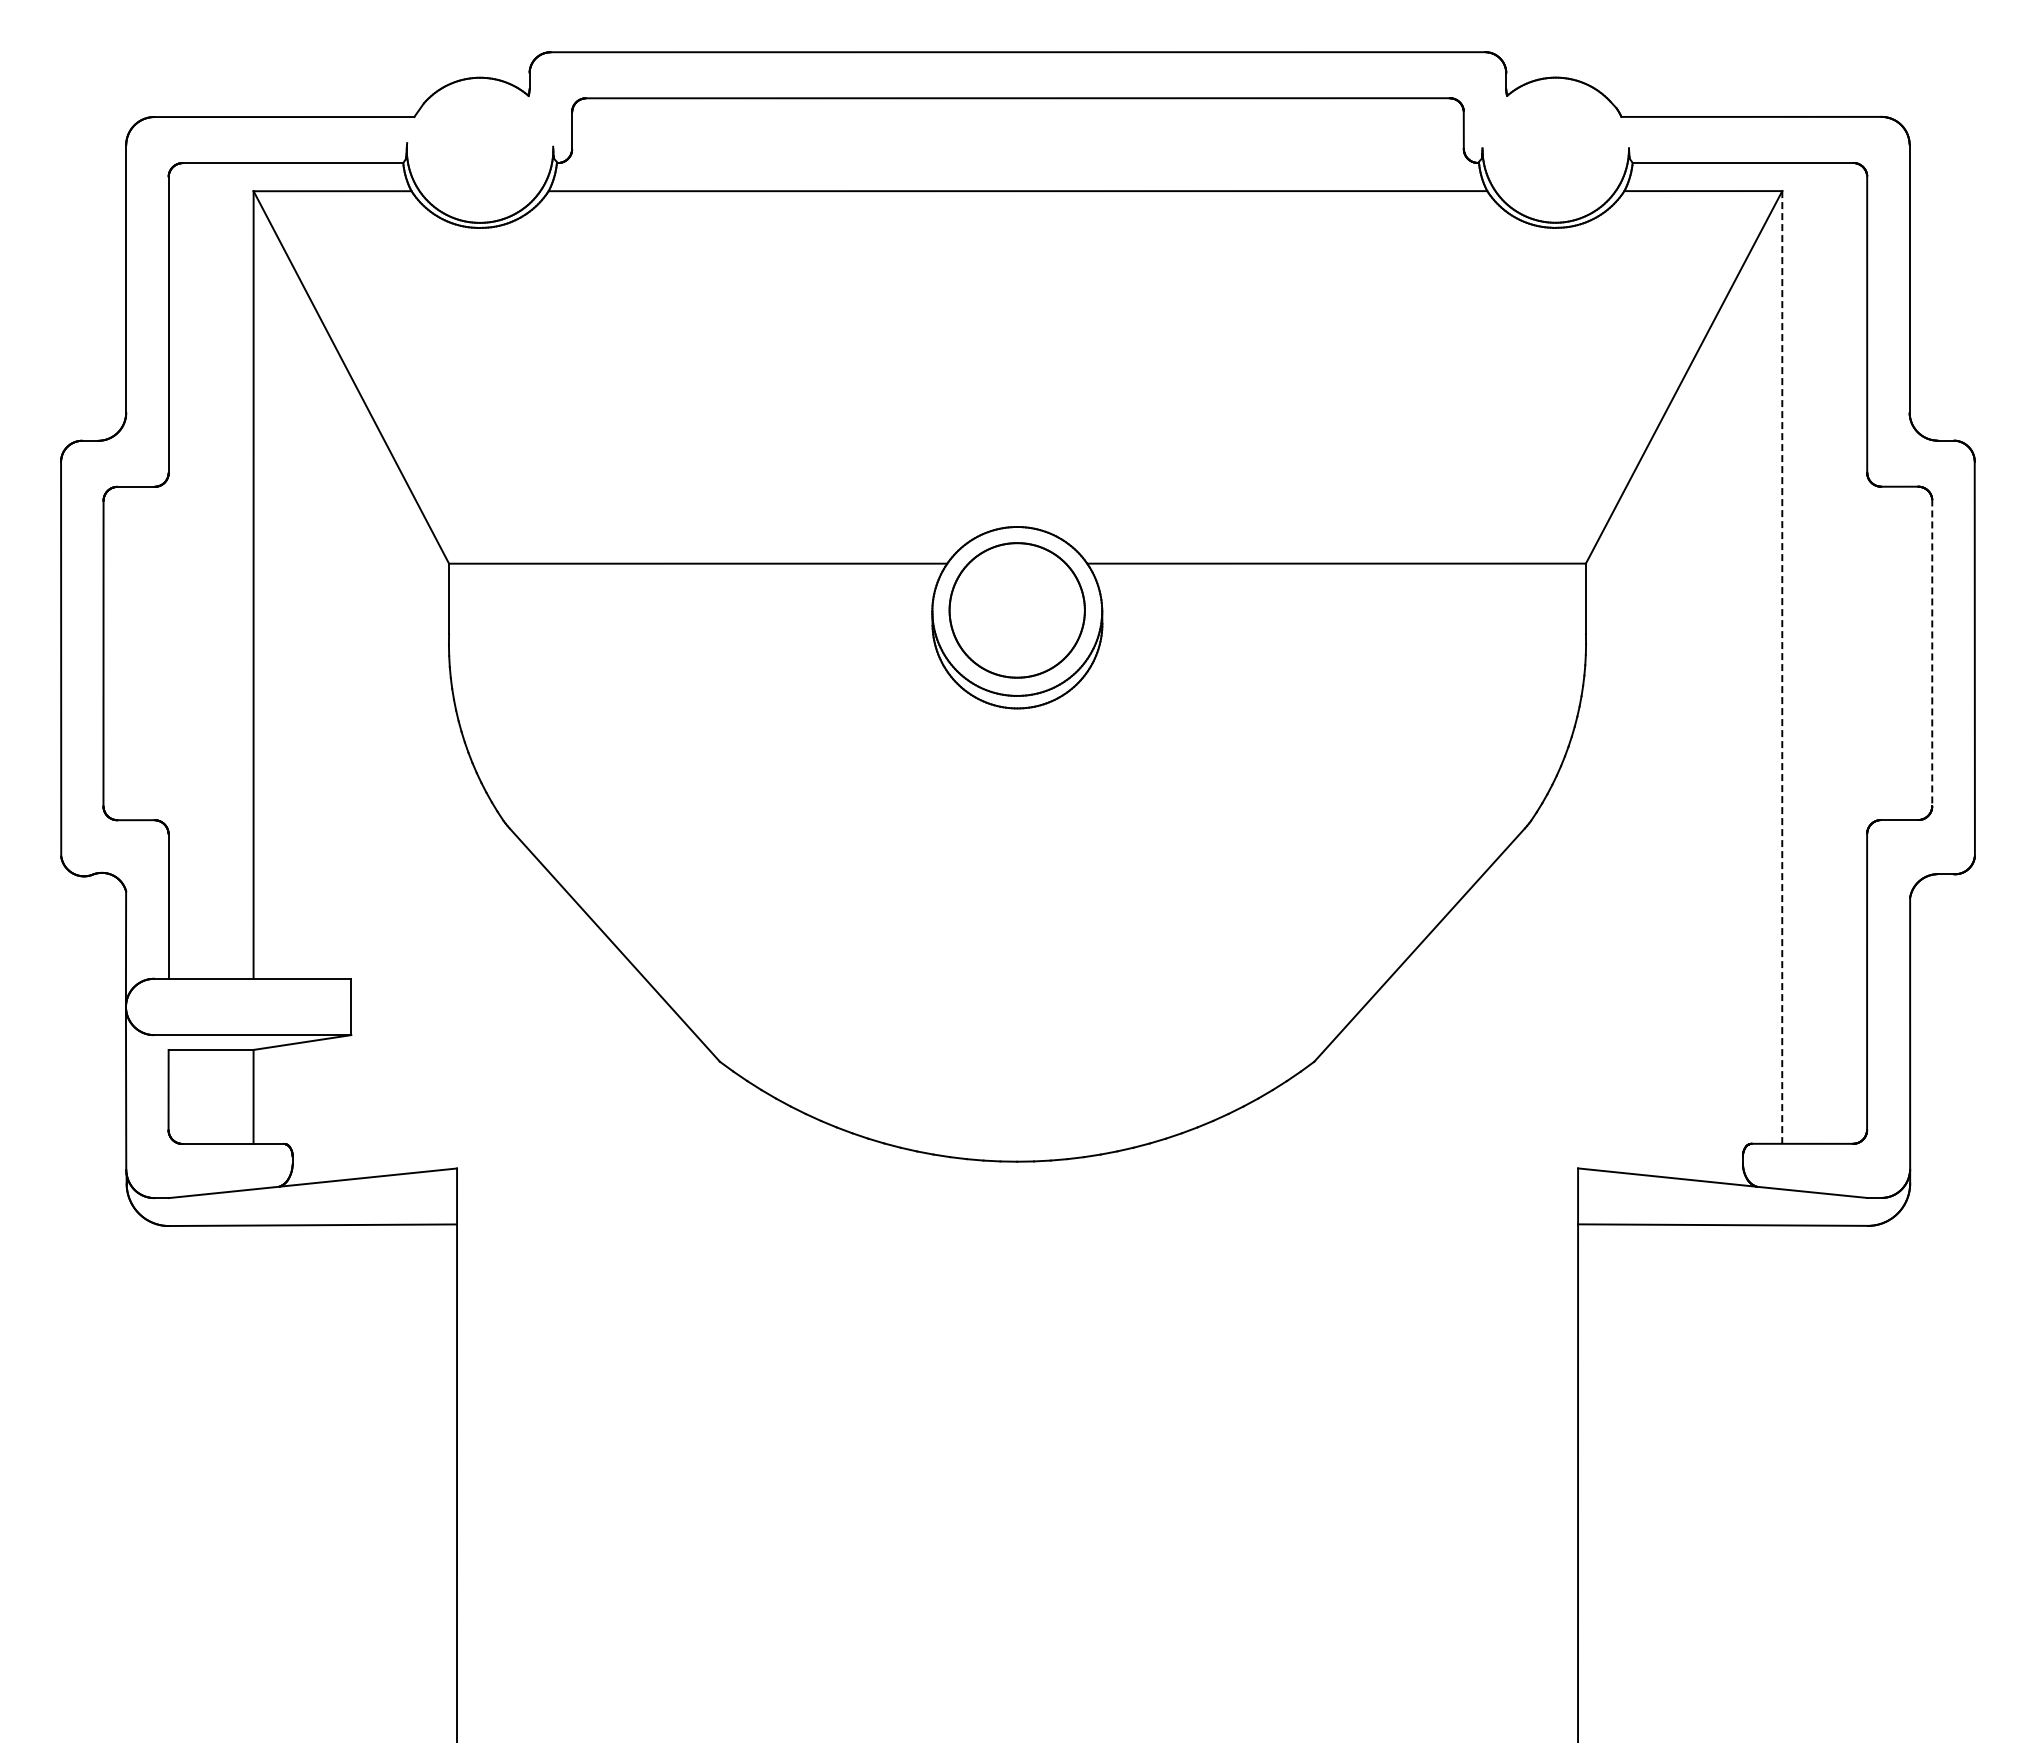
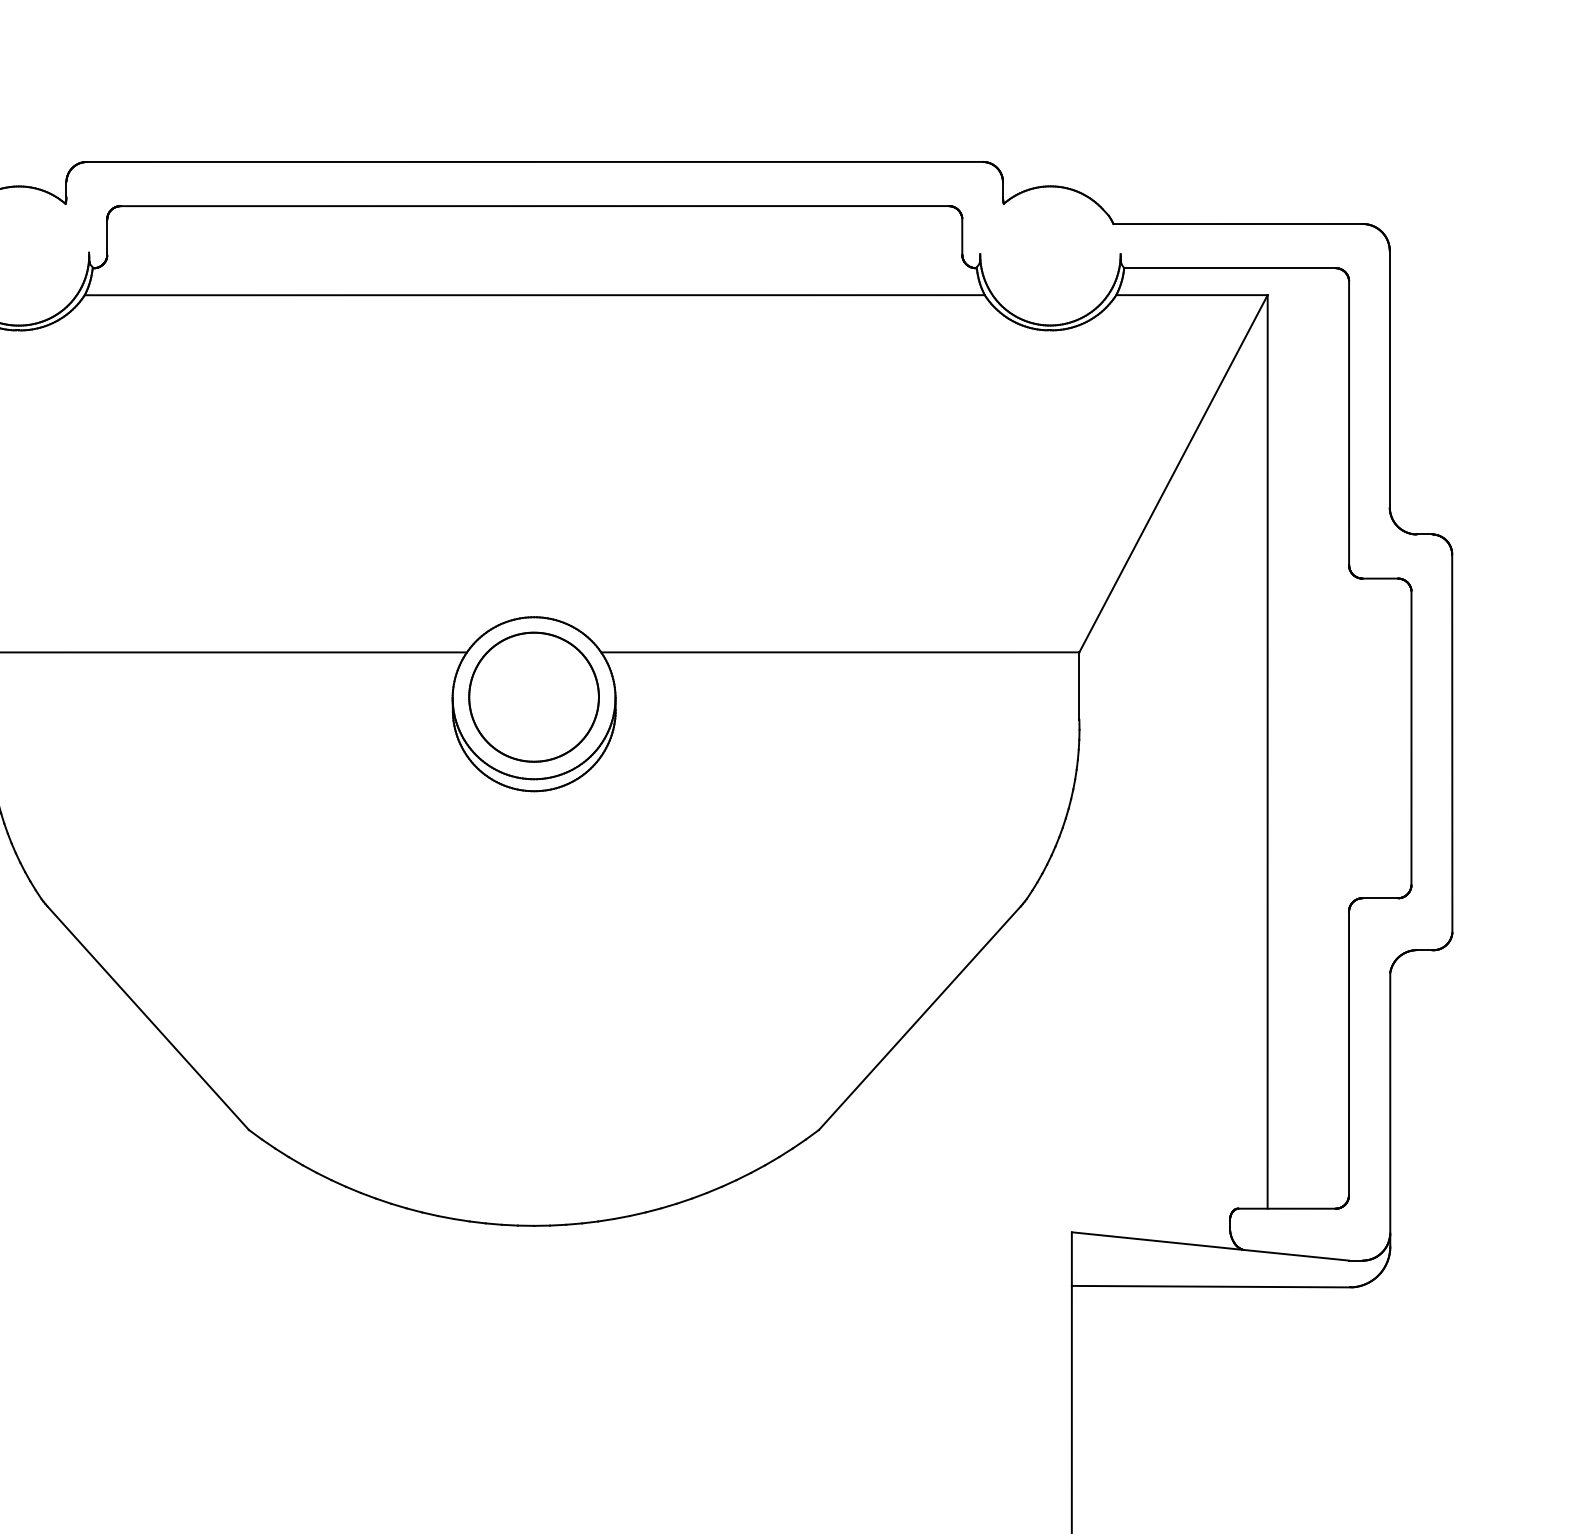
line: (1932, 653) -> (1411, 738), dashed -> solid
line: (1782, 667) -> (1267, 751), dashed -> solid

